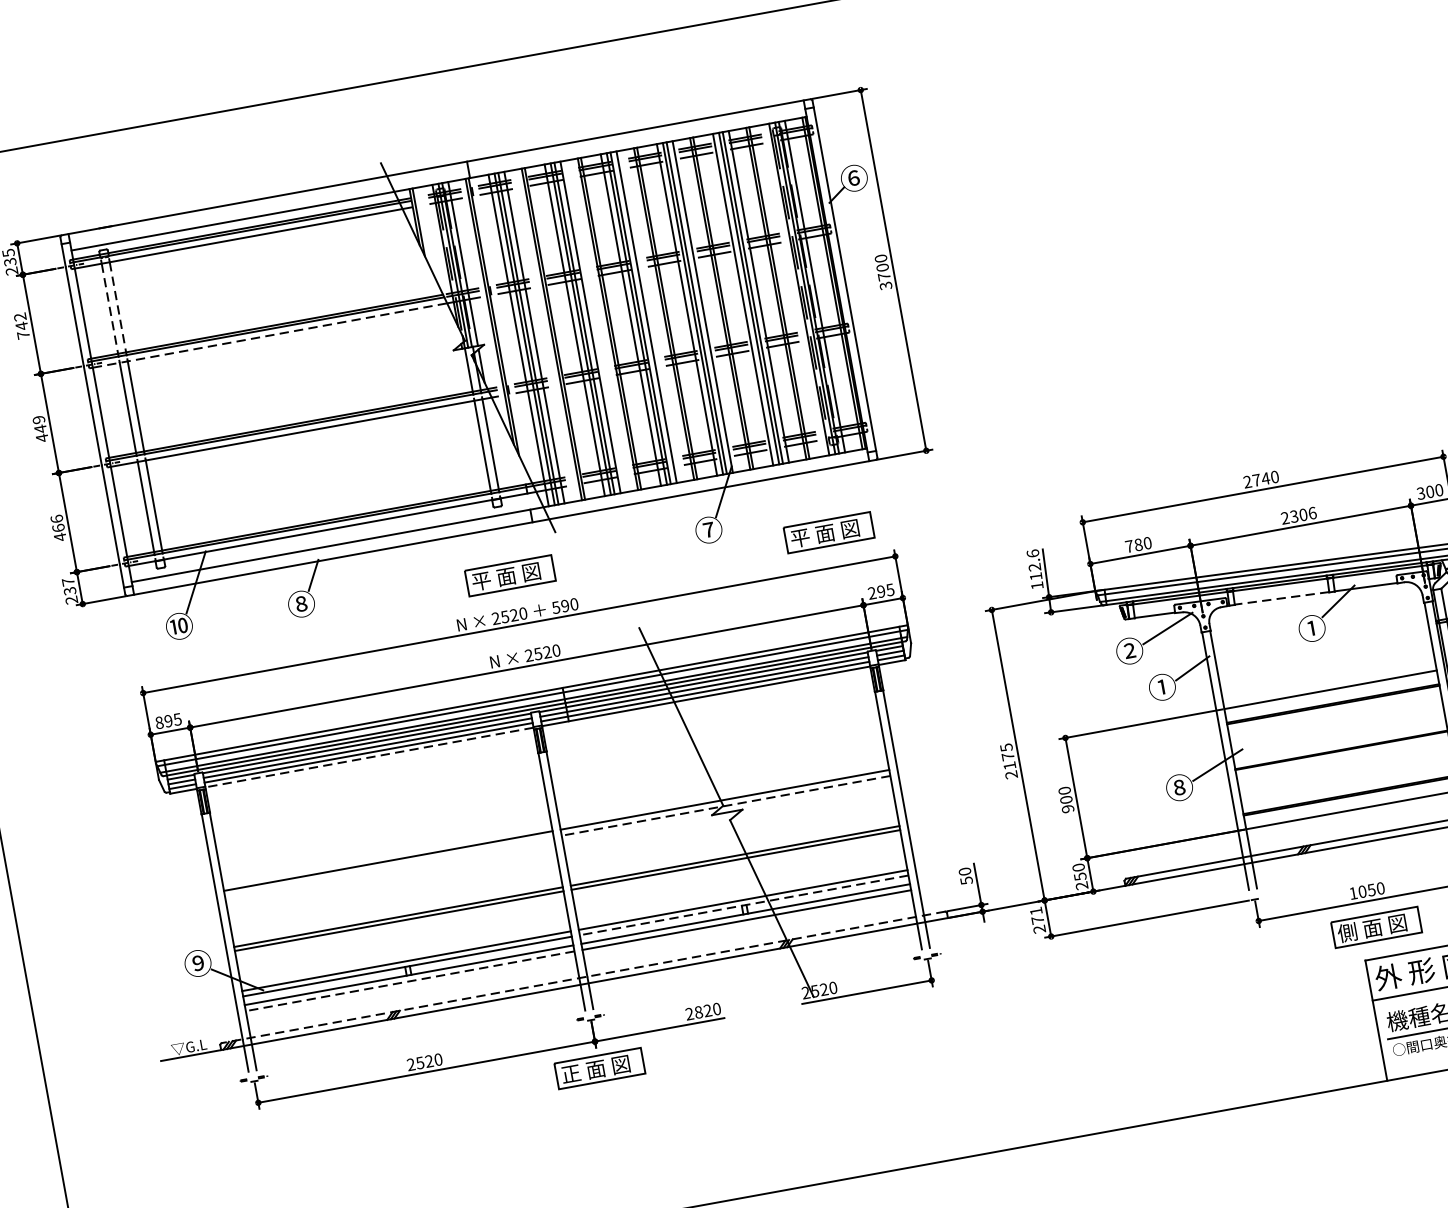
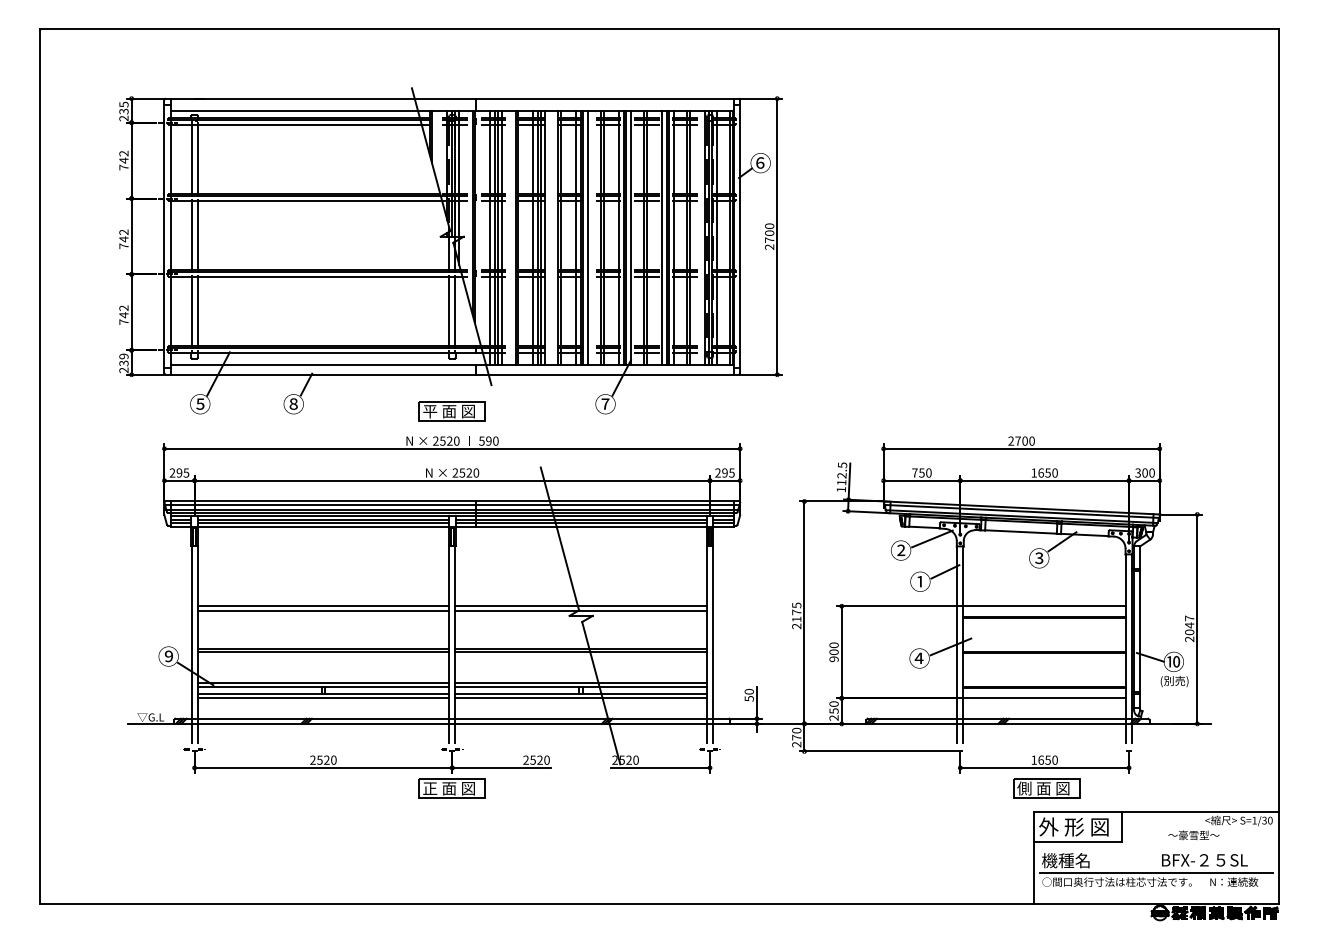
text: (886, 284) -> (770, 246), 3700 -> 2700
line: (117, 308) -> (197, 160), dashed -> solid
line: (110, 309) -> (191, 160), dashed -> solid
line: (269, 334) -> (306, 200), dashed -> solid
text: (39, 429) -> (123, 239), 449 -> 742
text: (1266, 477) -> (1025, 440), 2740 -> 2700
text: (1298, 515) -> (1044, 472), 2306 -> 1650
text: (58, 528) -> (123, 315), 466 -> 742
part: (828, 533) -> (693, 422), removed
text: (1137, 544) -> (921, 472), 780 -> 750
text: (1033, 553) -> (842, 465), 112.6 -> 112.5
text: (67, 582) -> (123, 356), 237 -> 239
line: (1281, 597) -> (1020, 531), dashed -> solid
text: (179, 625) -> (200, 403), ⑩ -> ⑤
text: (1312, 628) -> (1039, 558), ① -> ③
text: (159, 722) -> (172, 472), 895 -> 295
line: (369, 758) -> (323, 527), dashed -> solid
text: (1178, 787) -> (918, 658), ⑧ -> ④
line: (726, 805) -> (581, 610), dashed -> solid
line: (389, 866) -> (323, 610), added
text: (1362, 890) -> (1041, 759), 1050 -> 1650
line: (744, 905) -> (581, 687), dashed -> solid
text: (1035, 911) -> (796, 730), 271 -> 270
line: (582, 977) -> (451, 718), dashed -> solid
line: (410, 981) -> (323, 698), dashed -> solid
text: (697, 1011) -> (532, 759), 2820 -> 2520

